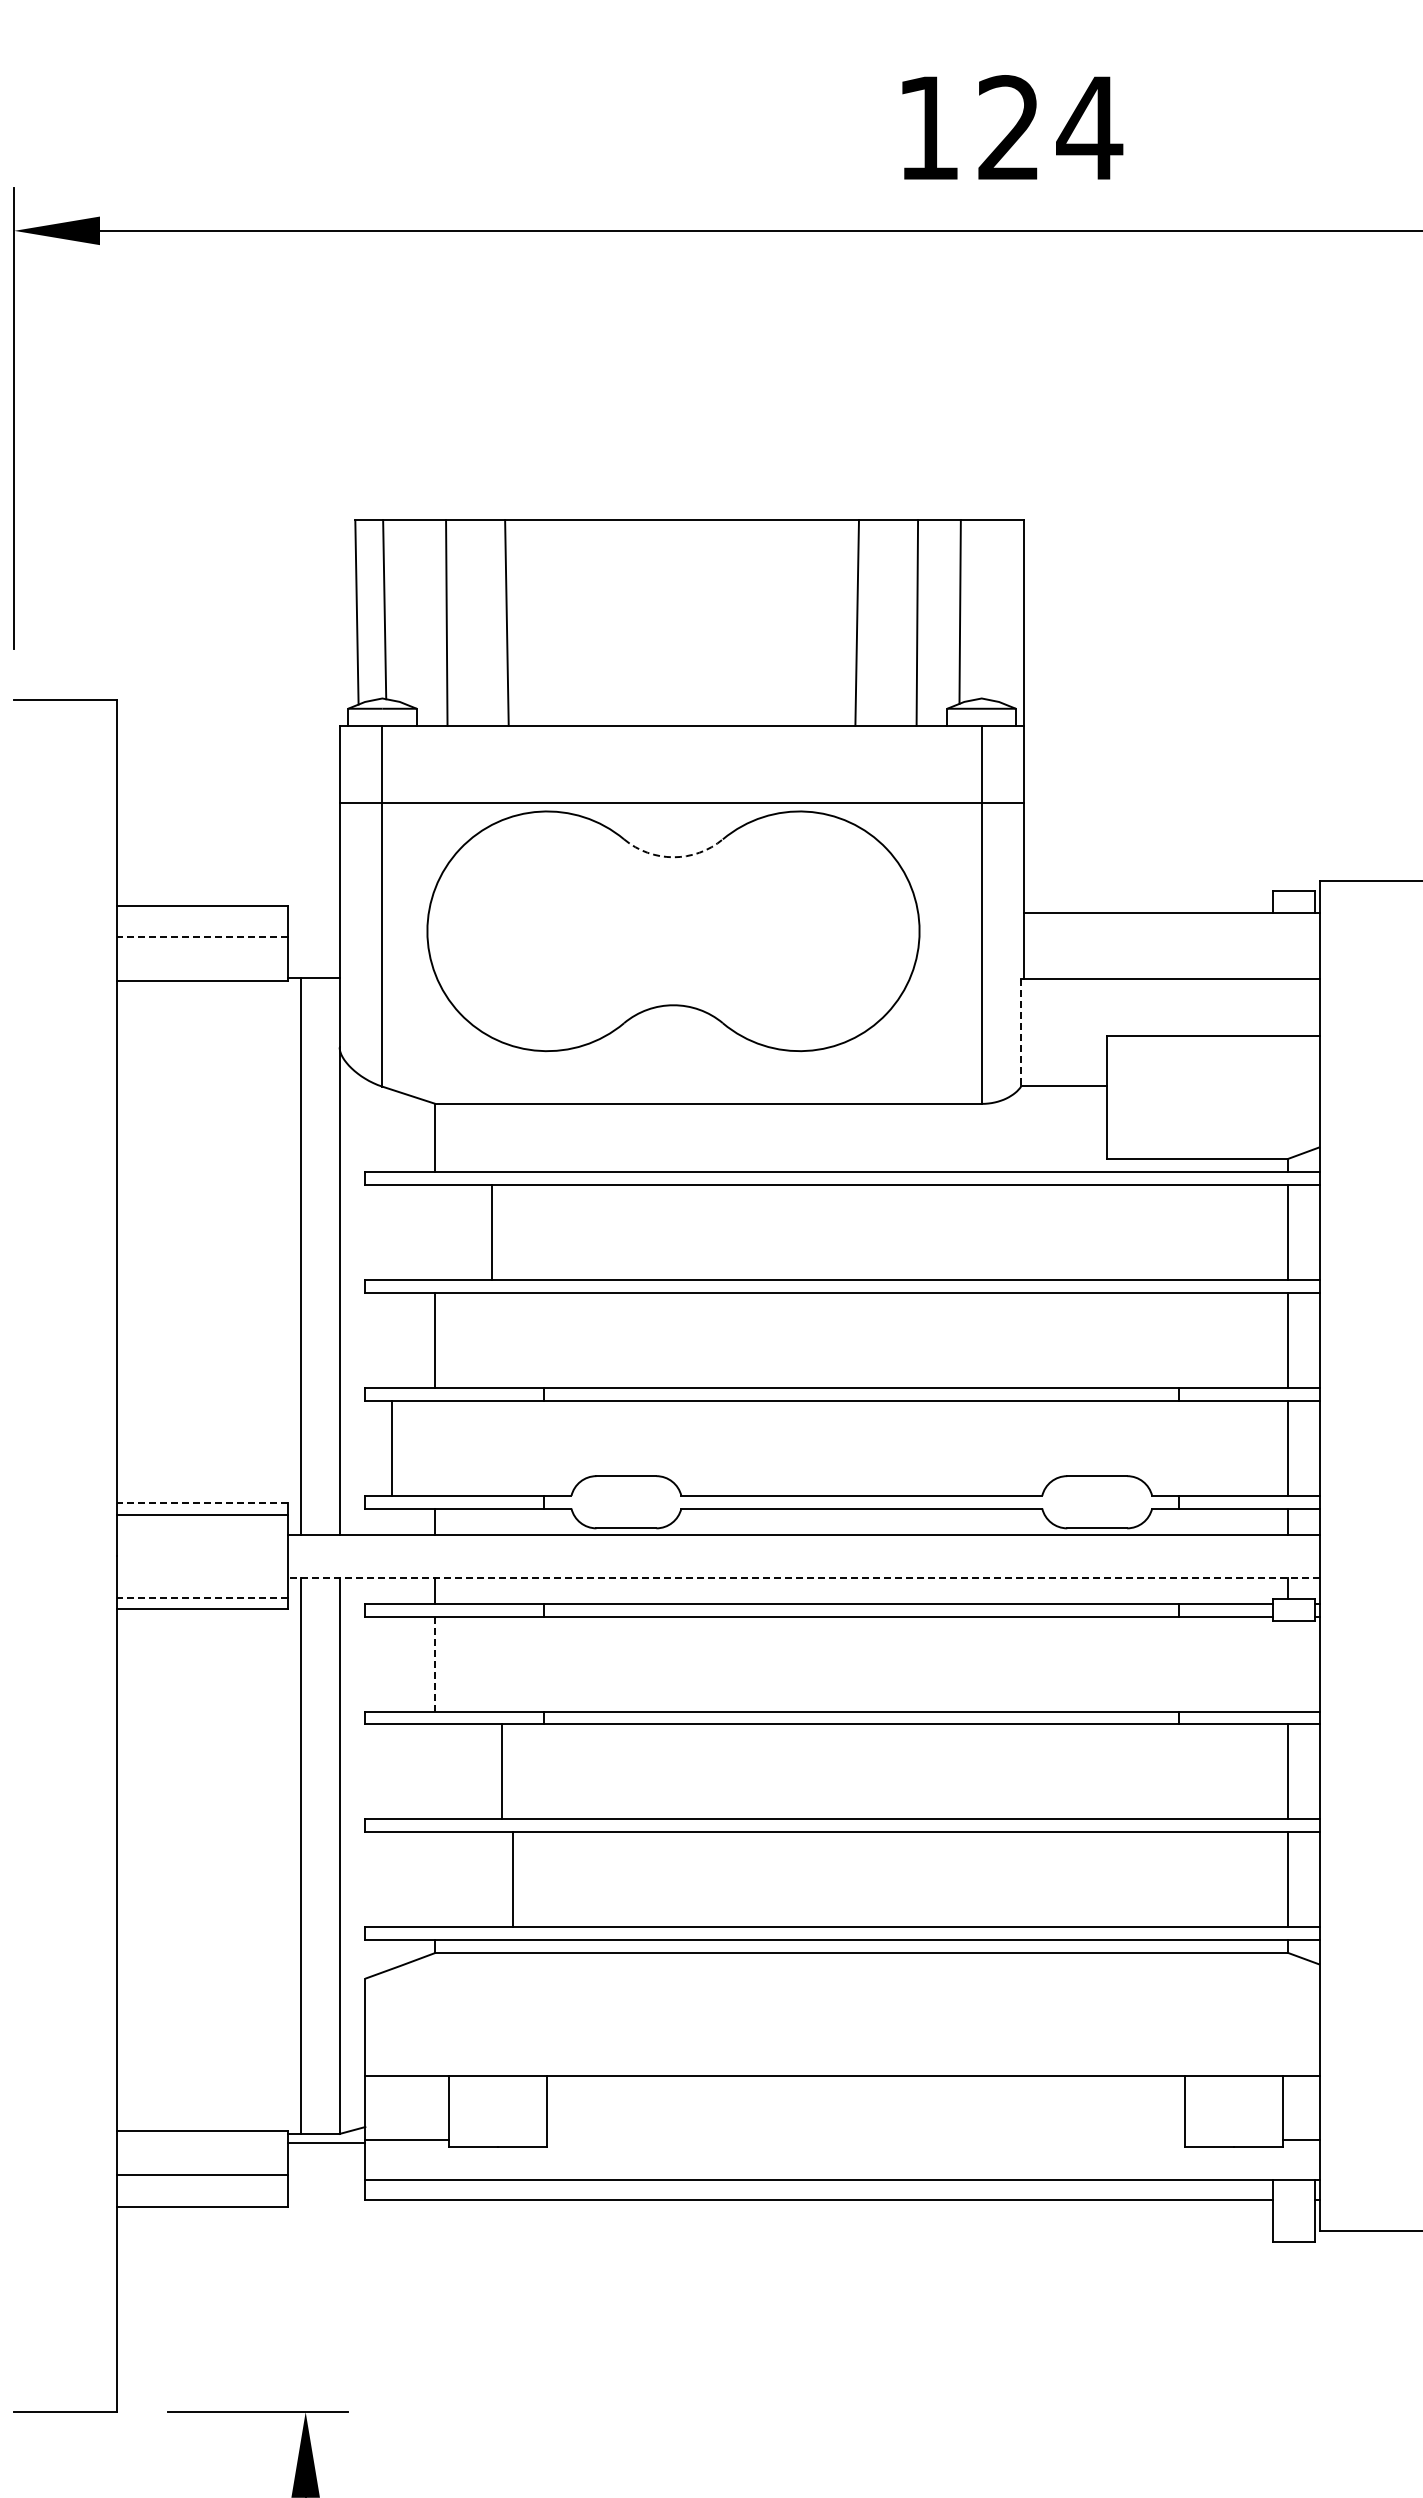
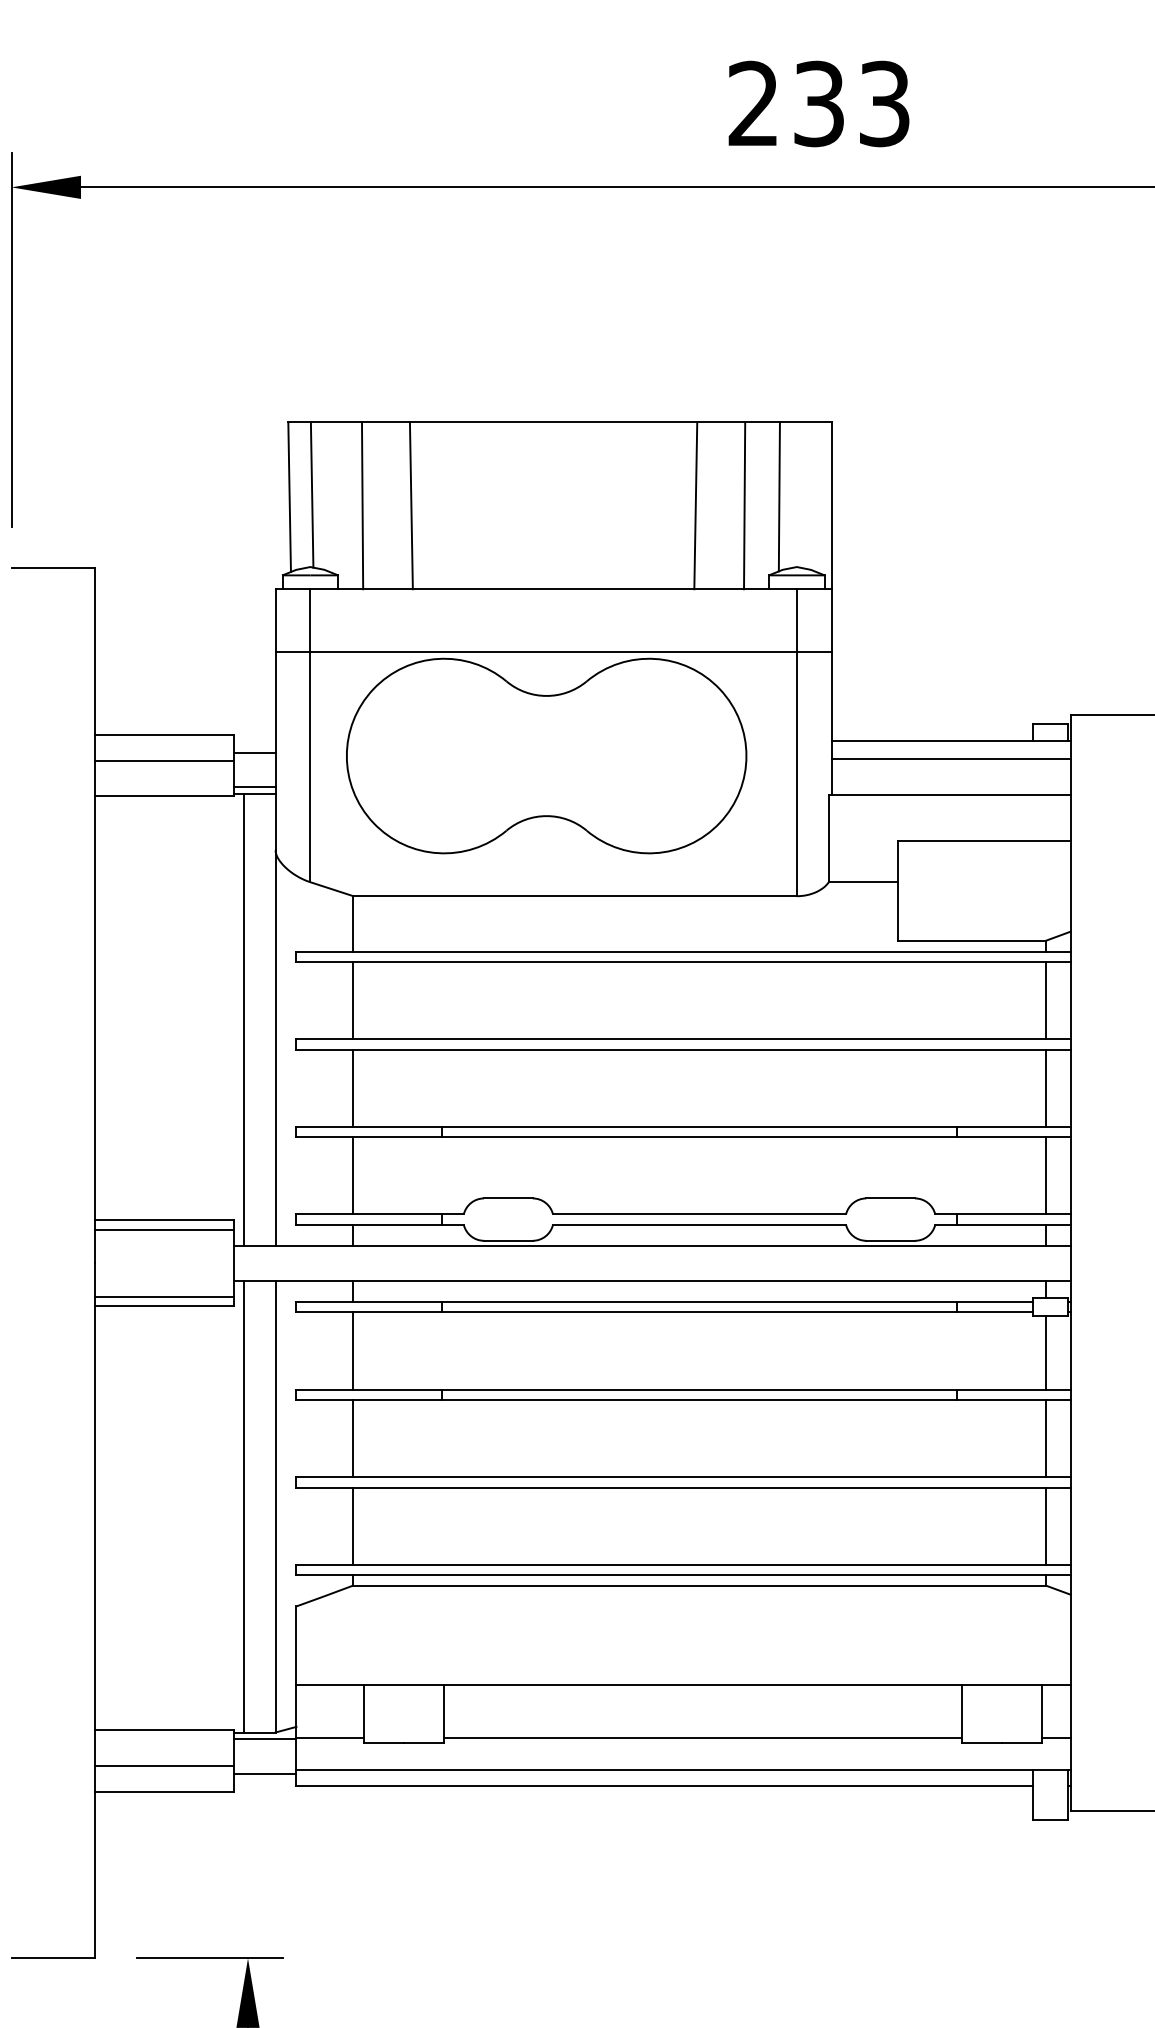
text: (1010, 128) -> (820, 104), 124 -> 233
arc: (673, 857) -> (546, 696), dashed -> solid
line: (313, 927) -> (254, 752), added
line: (1171, 934) -> (950, 758), added
line: (202, 937) -> (164, 761), dashed -> solid
line: (313, 969) -> (254, 787), added
line: (1021, 1032) -> (829, 838), dashed -> solid
line: (492, 1232) -> (353, 1000), moved
line: (392, 1447) -> (353, 1175), moved
line: (202, 1503) -> (164, 1220), dashed -> solid
line: (804, 1577) -> (653, 1280), dashed -> solid
line: (202, 1597) -> (164, 1296), dashed -> solid
line: (435, 1664) -> (353, 1351), dashed -> solid
line: (1288, 1665) -> (1045, 1352), added
line: (502, 1771) -> (353, 1438), moved
line: (513, 1879) -> (353, 1525), moved
line: (865, 2140) -> (702, 1737), added
line: (326, 2185) -> (264, 1774), added

